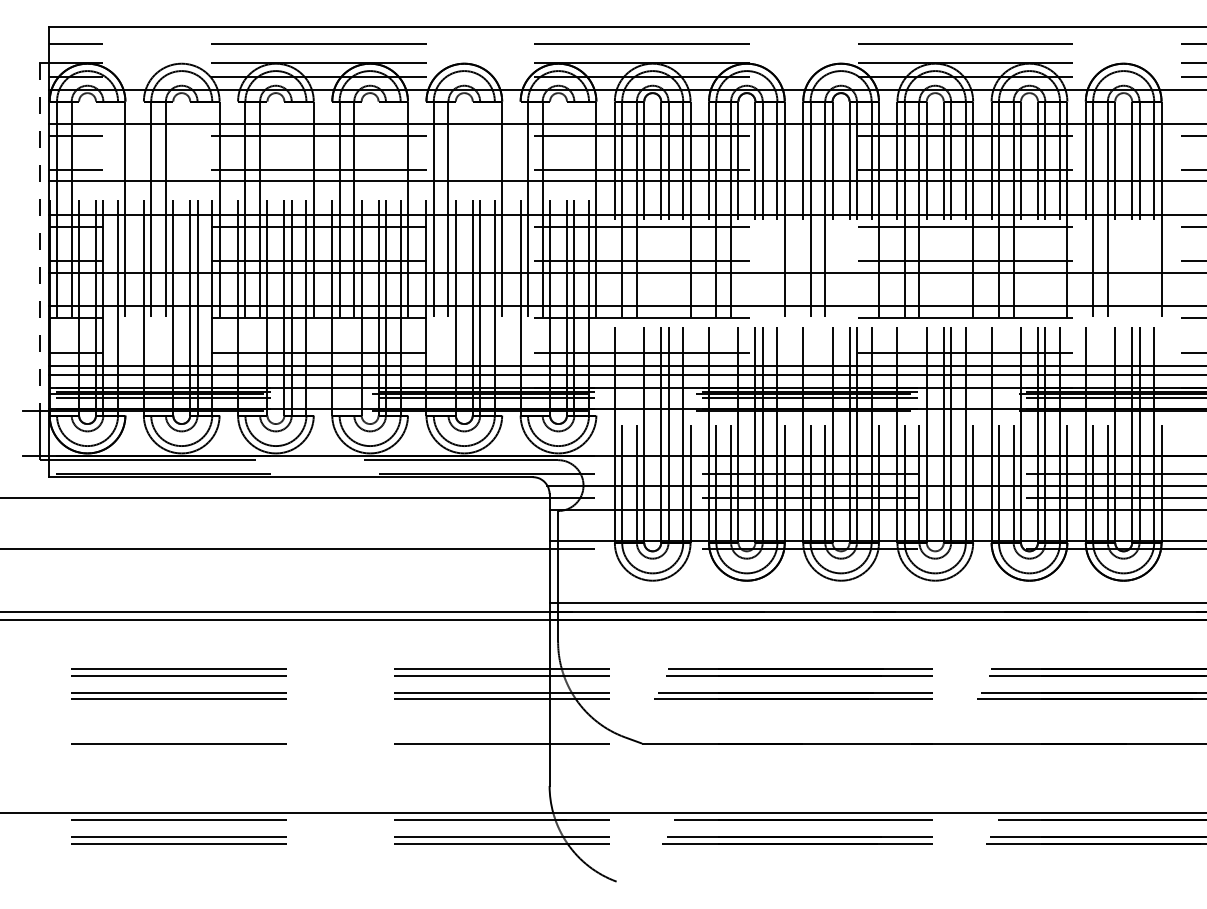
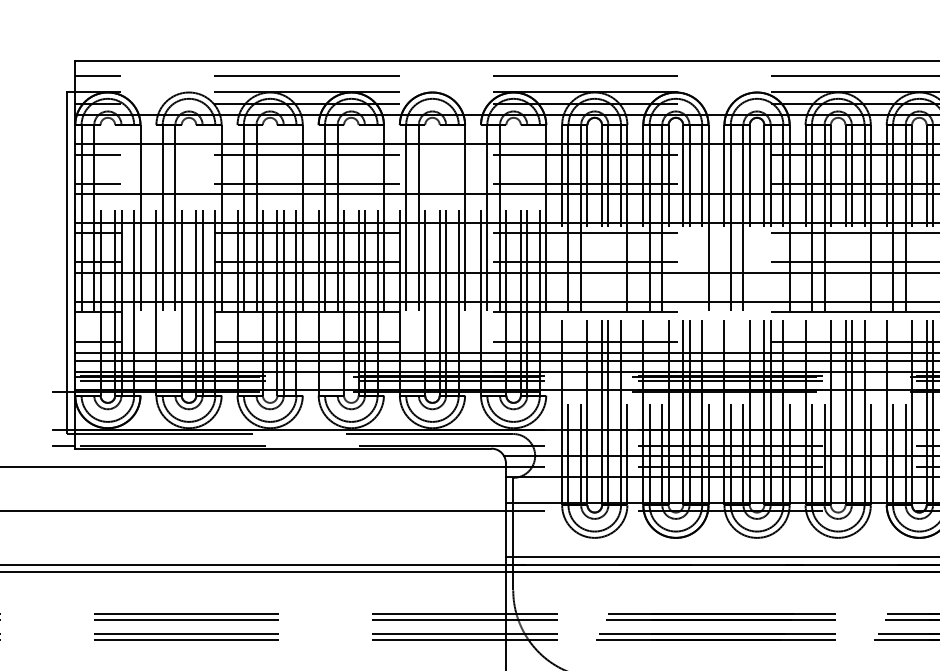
line: (40, 237) -> (67, 242), dashed -> solid
line: (35, 473) -> (63, 445), added

